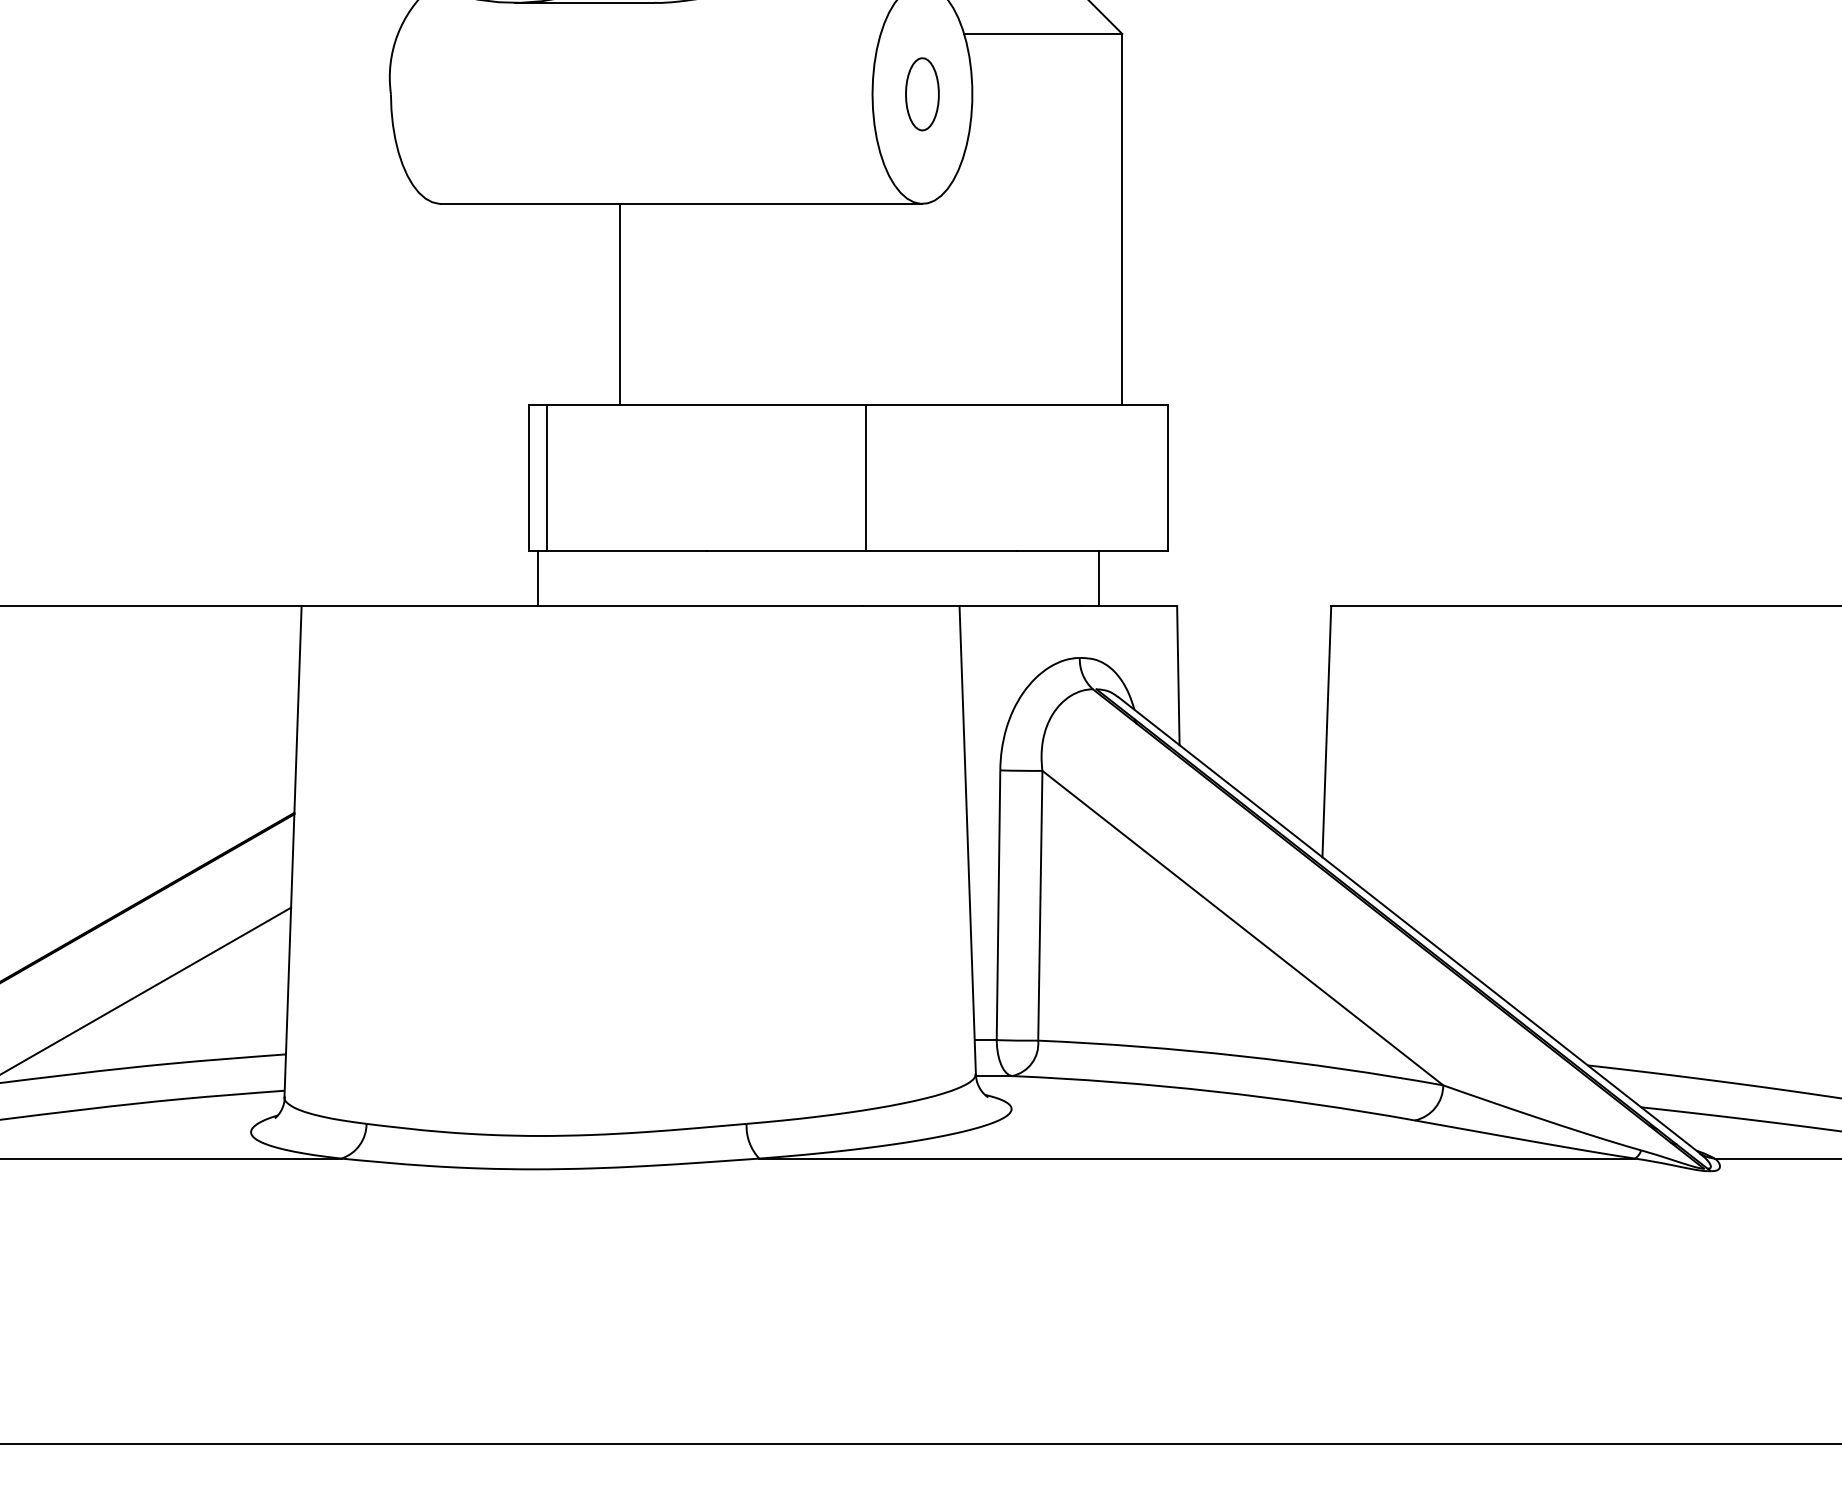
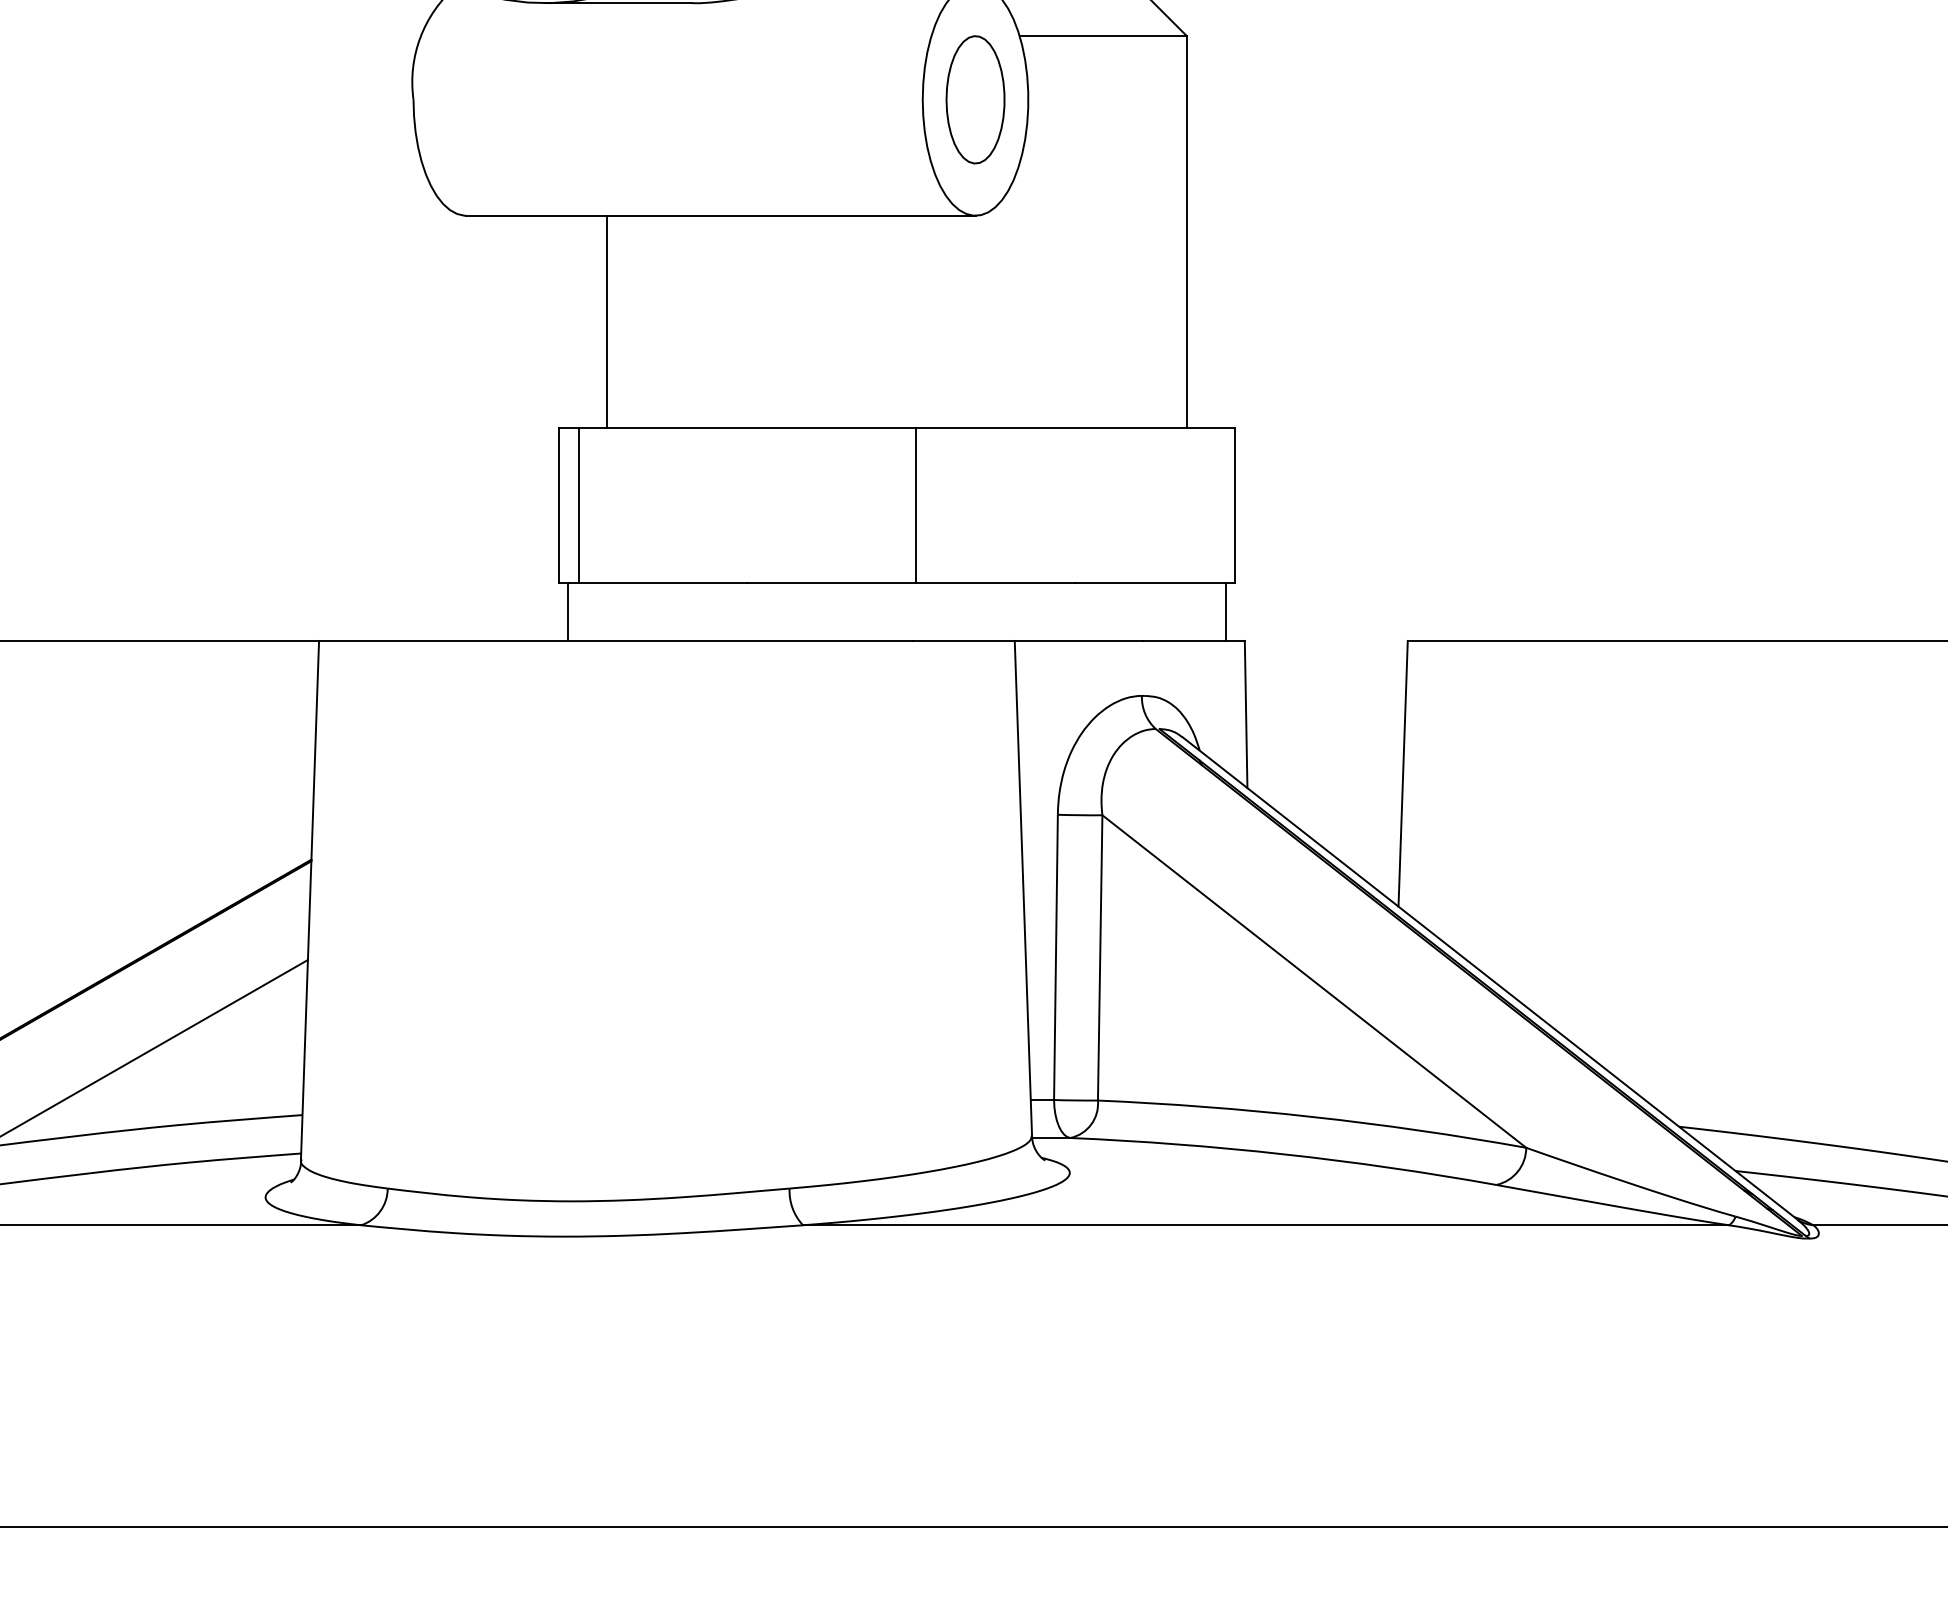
part: (922, 93) -> (975, 99), size x1.67
line: (620, 303) -> (607, 321), moved
line: (1099, 578) -> (1225, 611), moved

